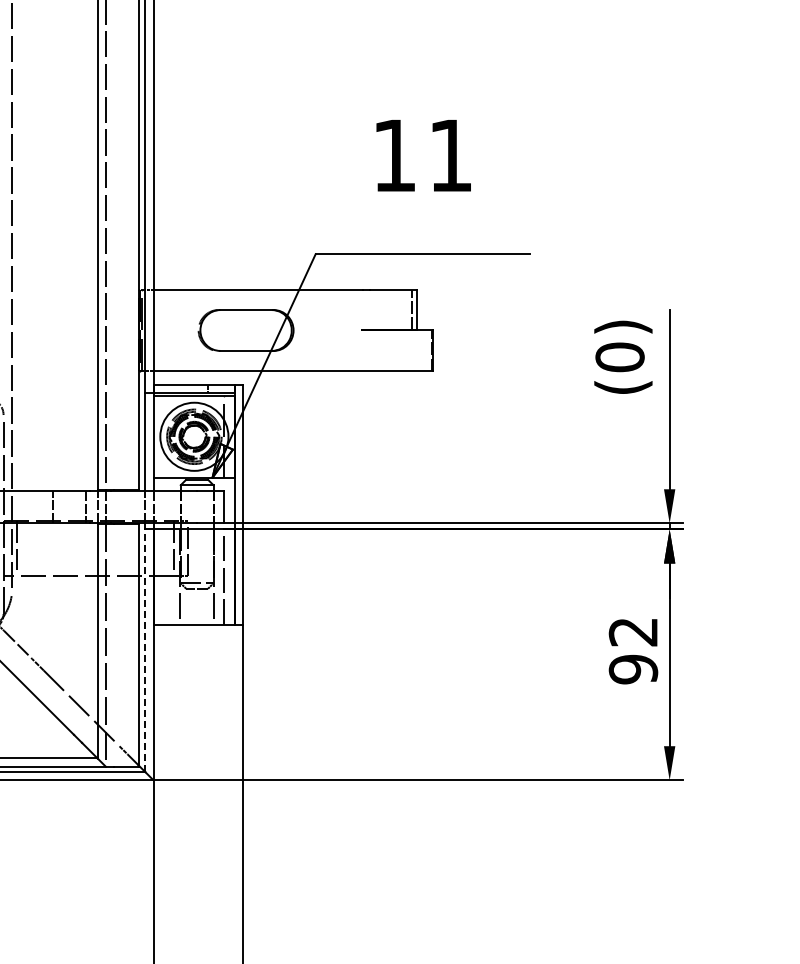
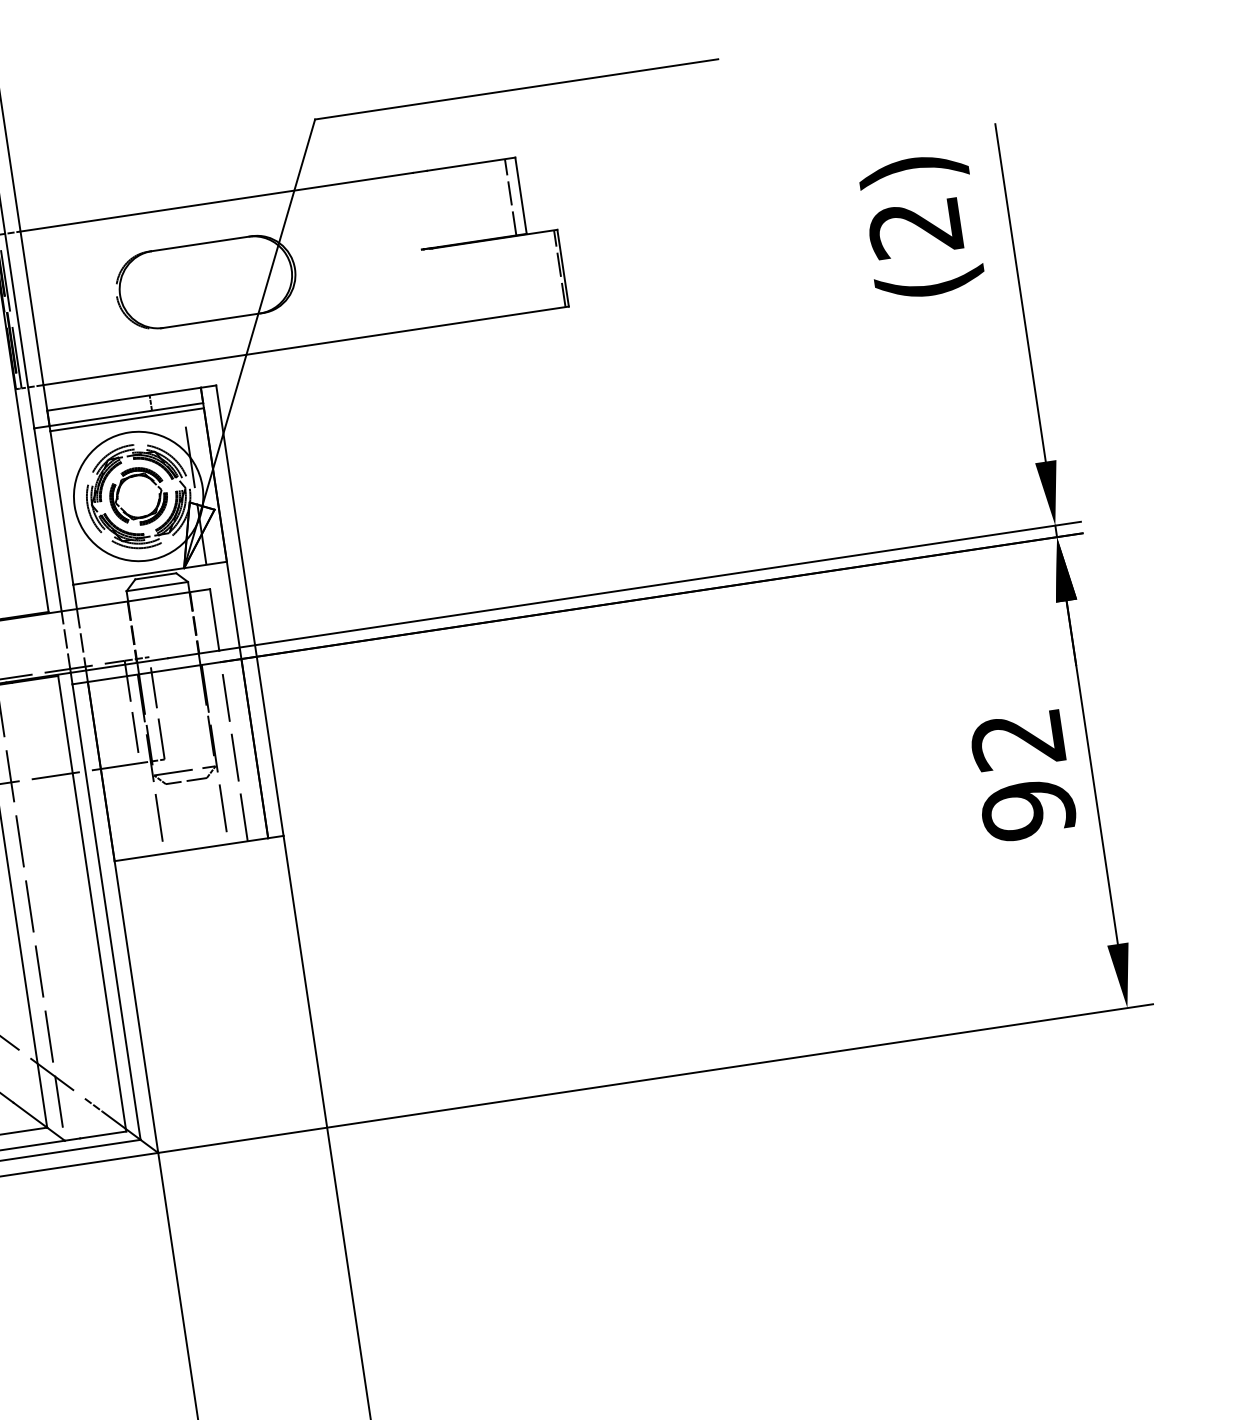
text: (619, 357) -> (914, 228), (0) -> (2)
line: (145, 650) -> (106, 911), dashed -> solid

